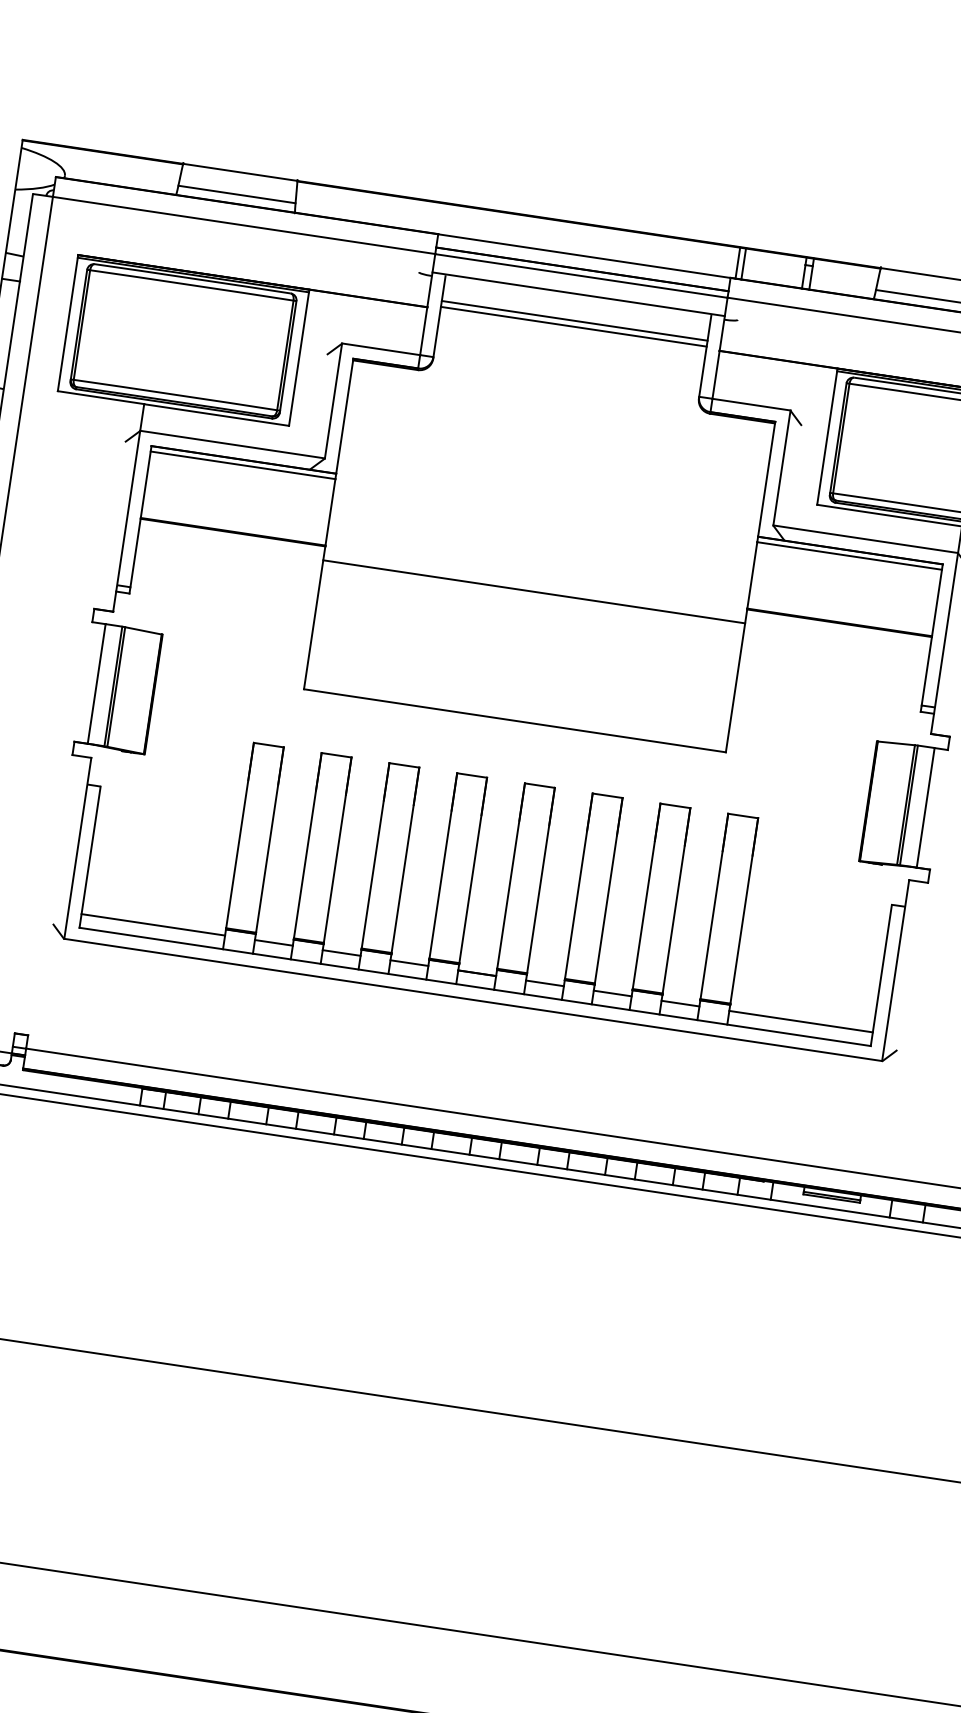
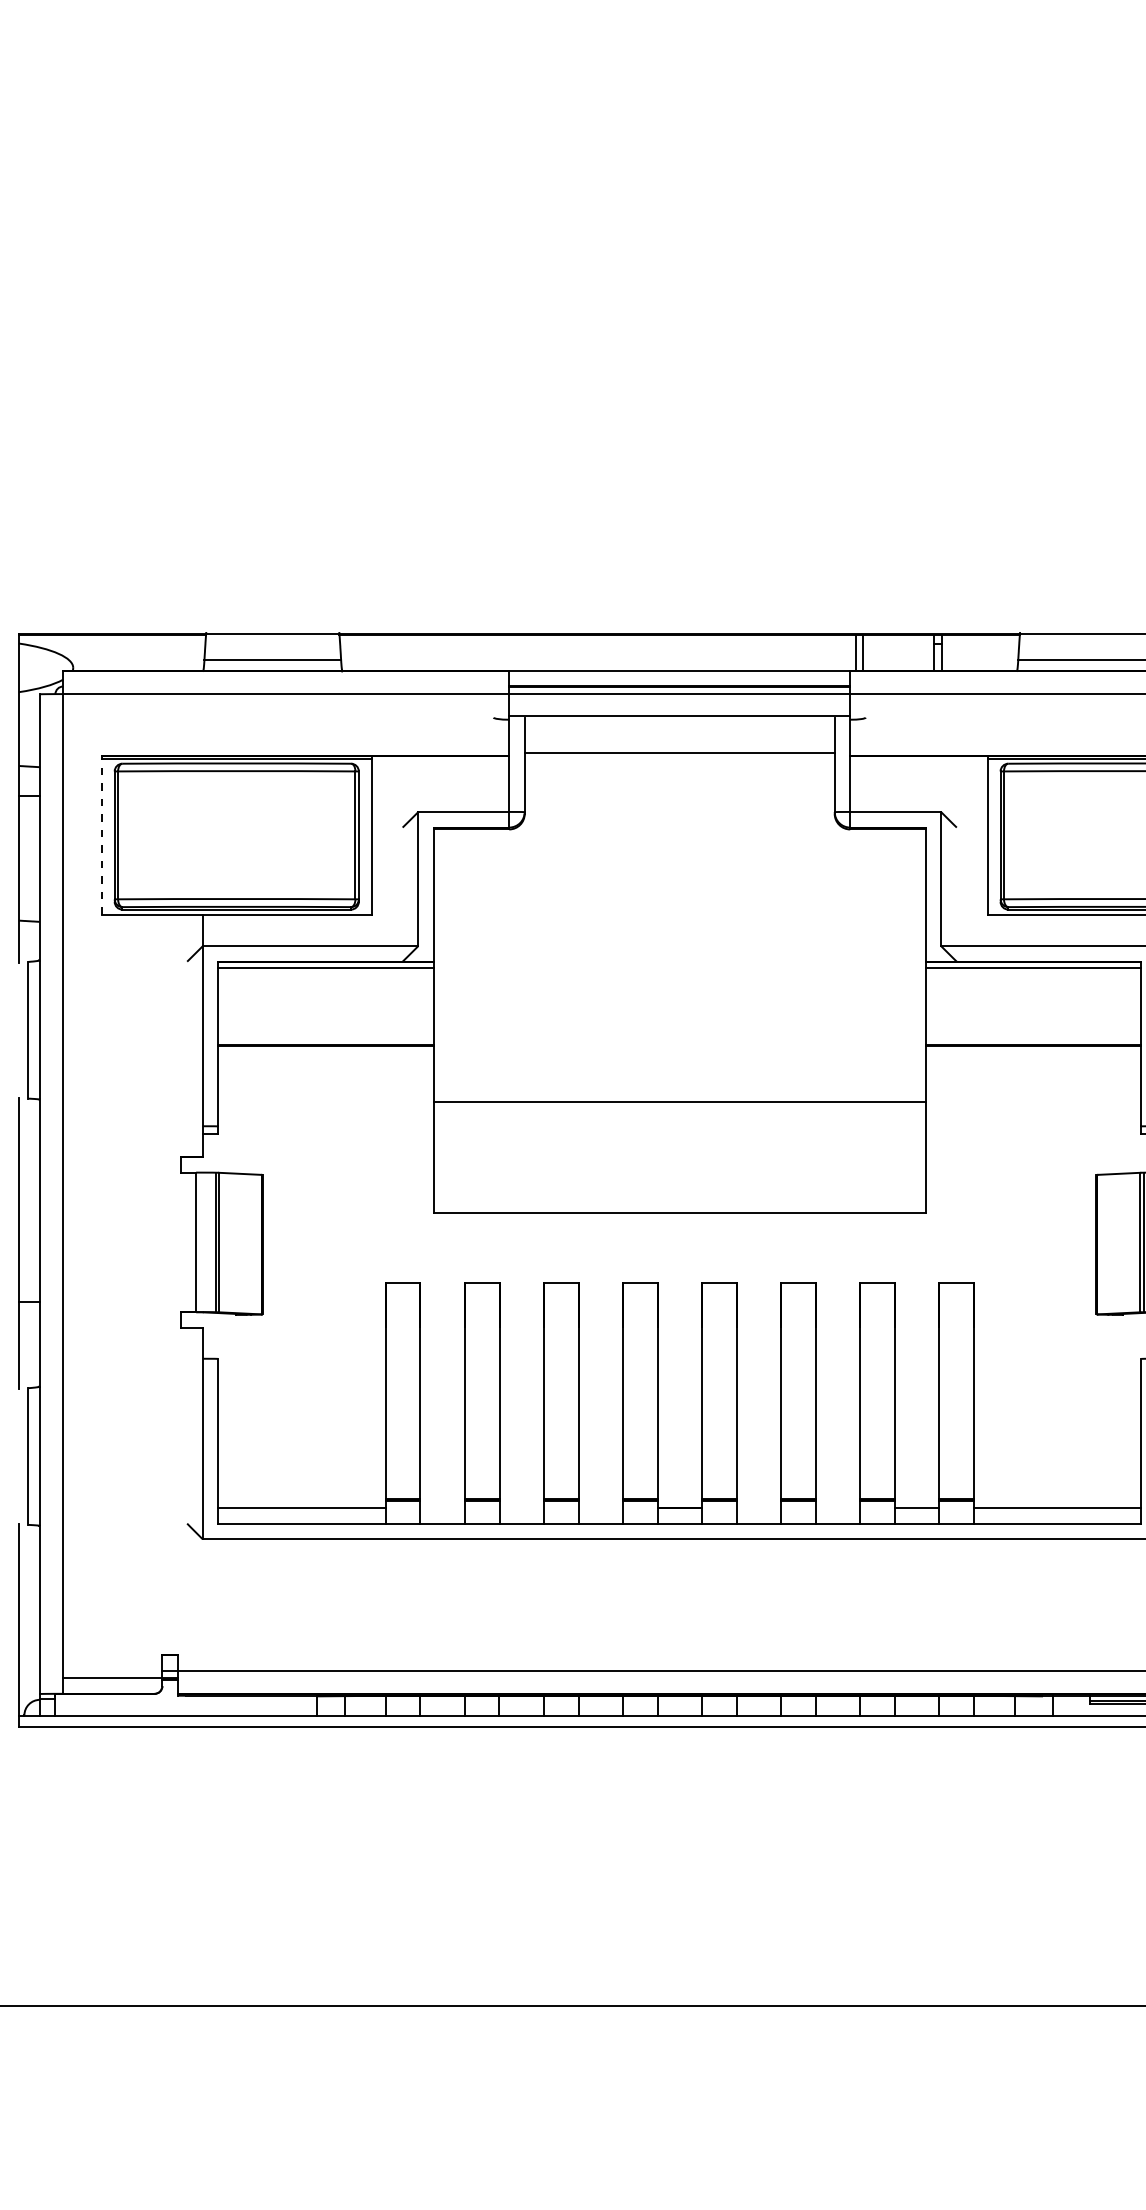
line: (574, 320) -> (679, 746), removed
line: (67, 323) -> (101, 835), solid -> dashed
line: (534, 591) -> (679, 1101), moved
line: (273, 942) -> (442, 1507), removed
line: (341, 952) -> (521, 1507), removed
line: (409, 962) -> (600, 1507), removed
line: (544, 983) -> (758, 1507), removed
line: (612, 993) -> (837, 1507), removed

